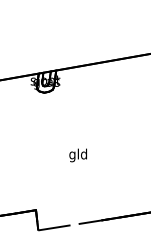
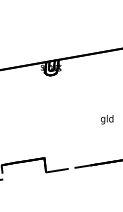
text: (78, 155) -> (107, 119), moved

